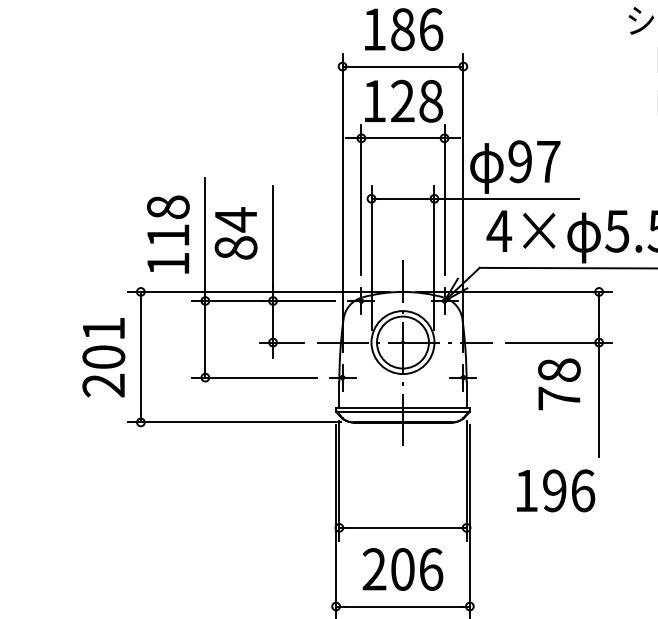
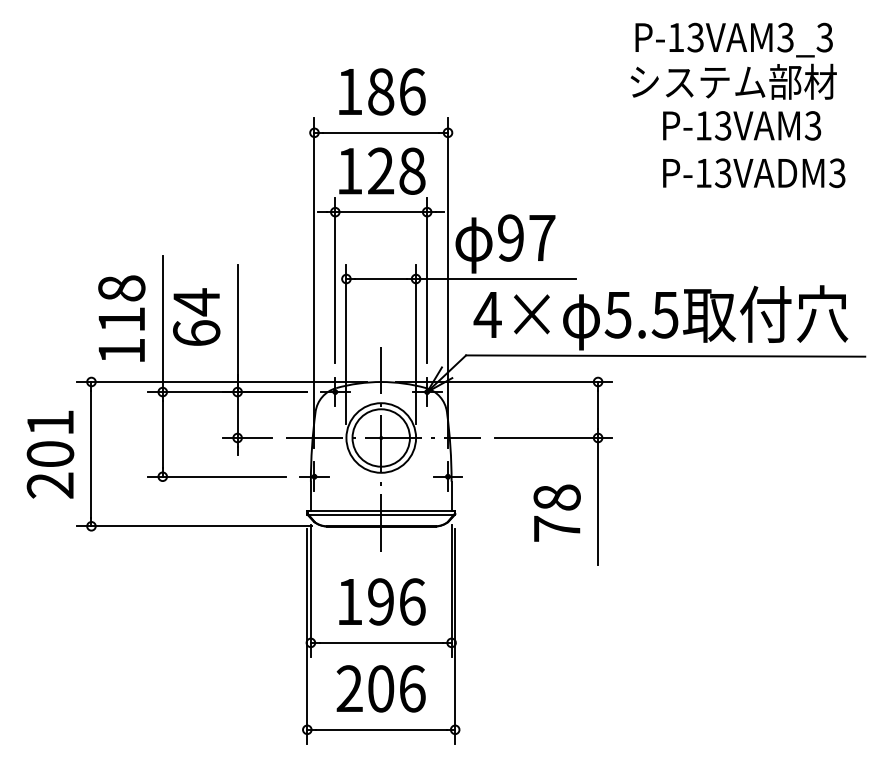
text: (235, 248) -> (196, 333), 84 -> 64
text: (558, 383) -> (556, 512), moved
text: (556, 490) -> (382, 601), moved

